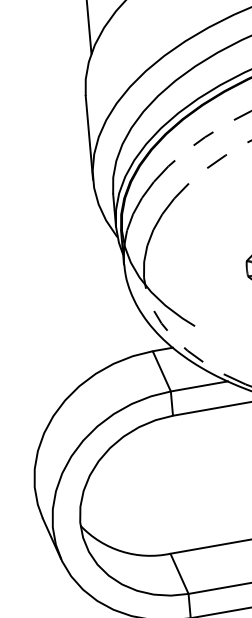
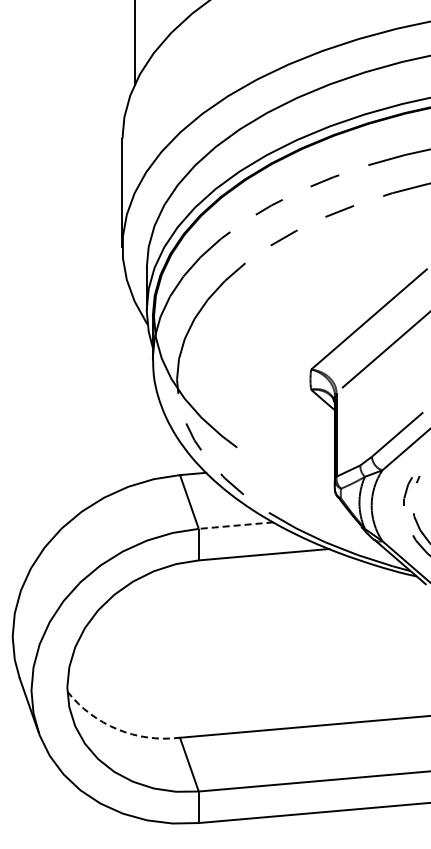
line: (198, 386) -> (235, 525), solid -> dashed
arc: (121, 551) -> (117, 729), solid -> dashed

